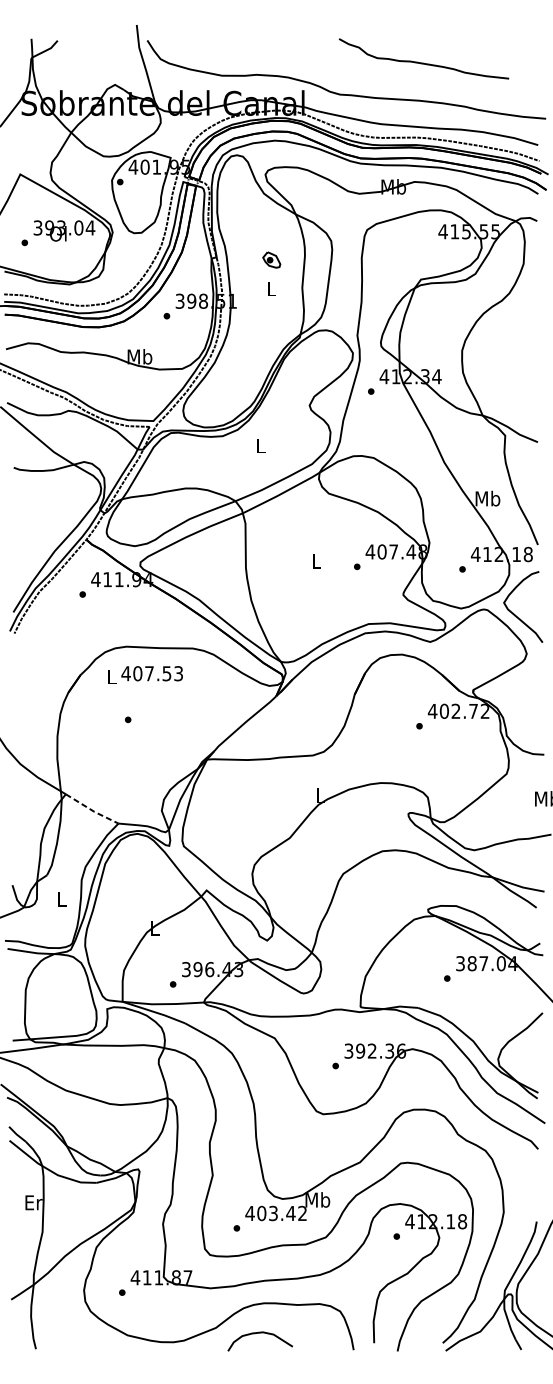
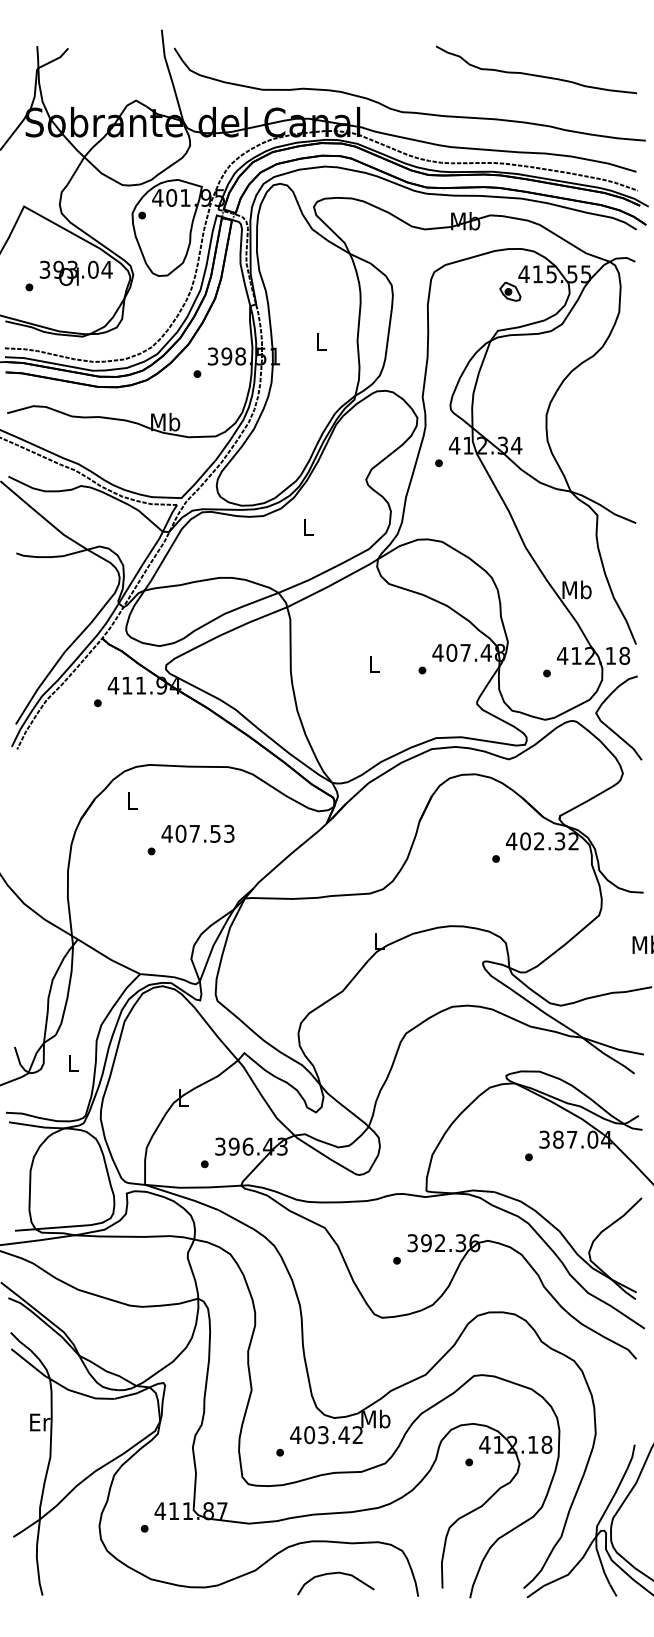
curve: (424, 62) -> (536, 74), moved
part: (271, 259) -> (510, 291), moved
text: (151, 673) -> (197, 833), moved
text: (473, 711) -> (559, 841), 402.72 -> 402.32
line: (92, 810) -> (109, 958), dashed -> solid
curve: (258, 1333) -> (333, 1574), moved

